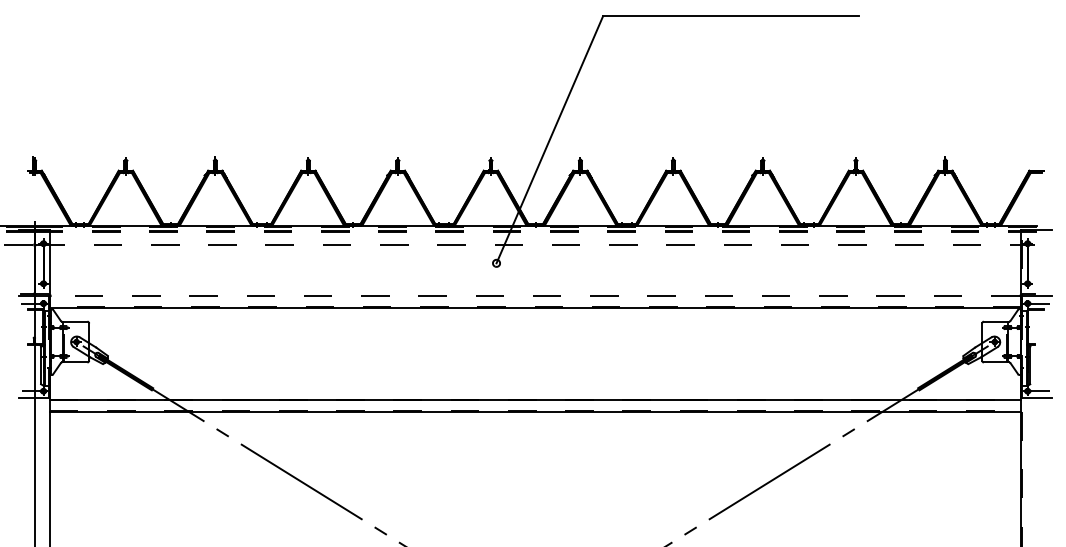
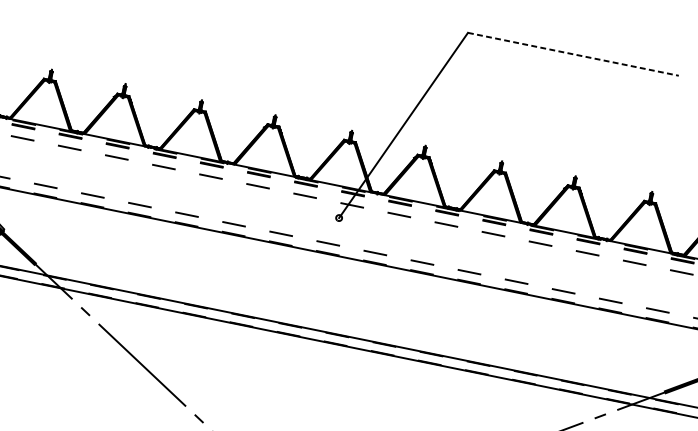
line: (731, 16) -> (573, 54), solid -> dashed

